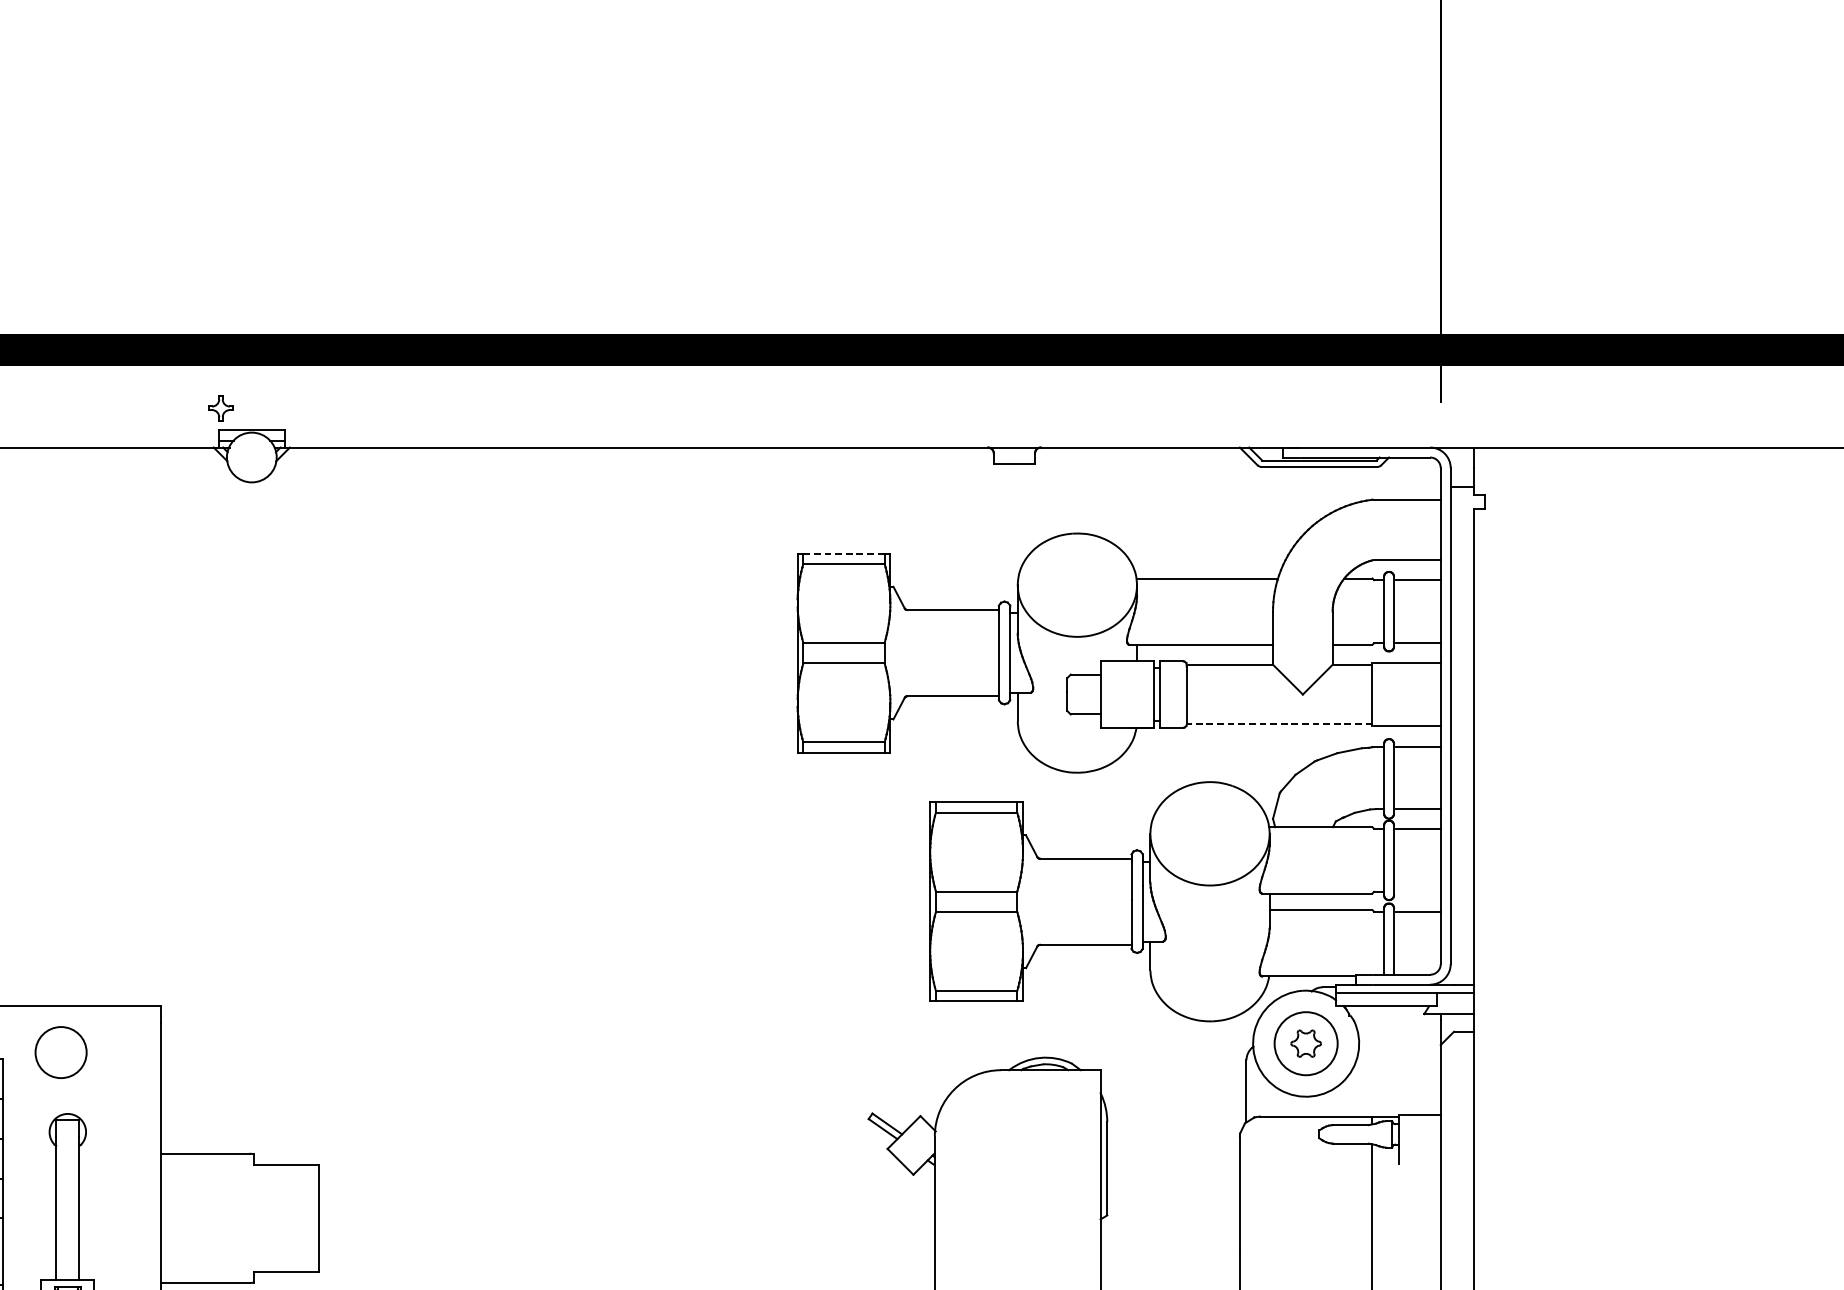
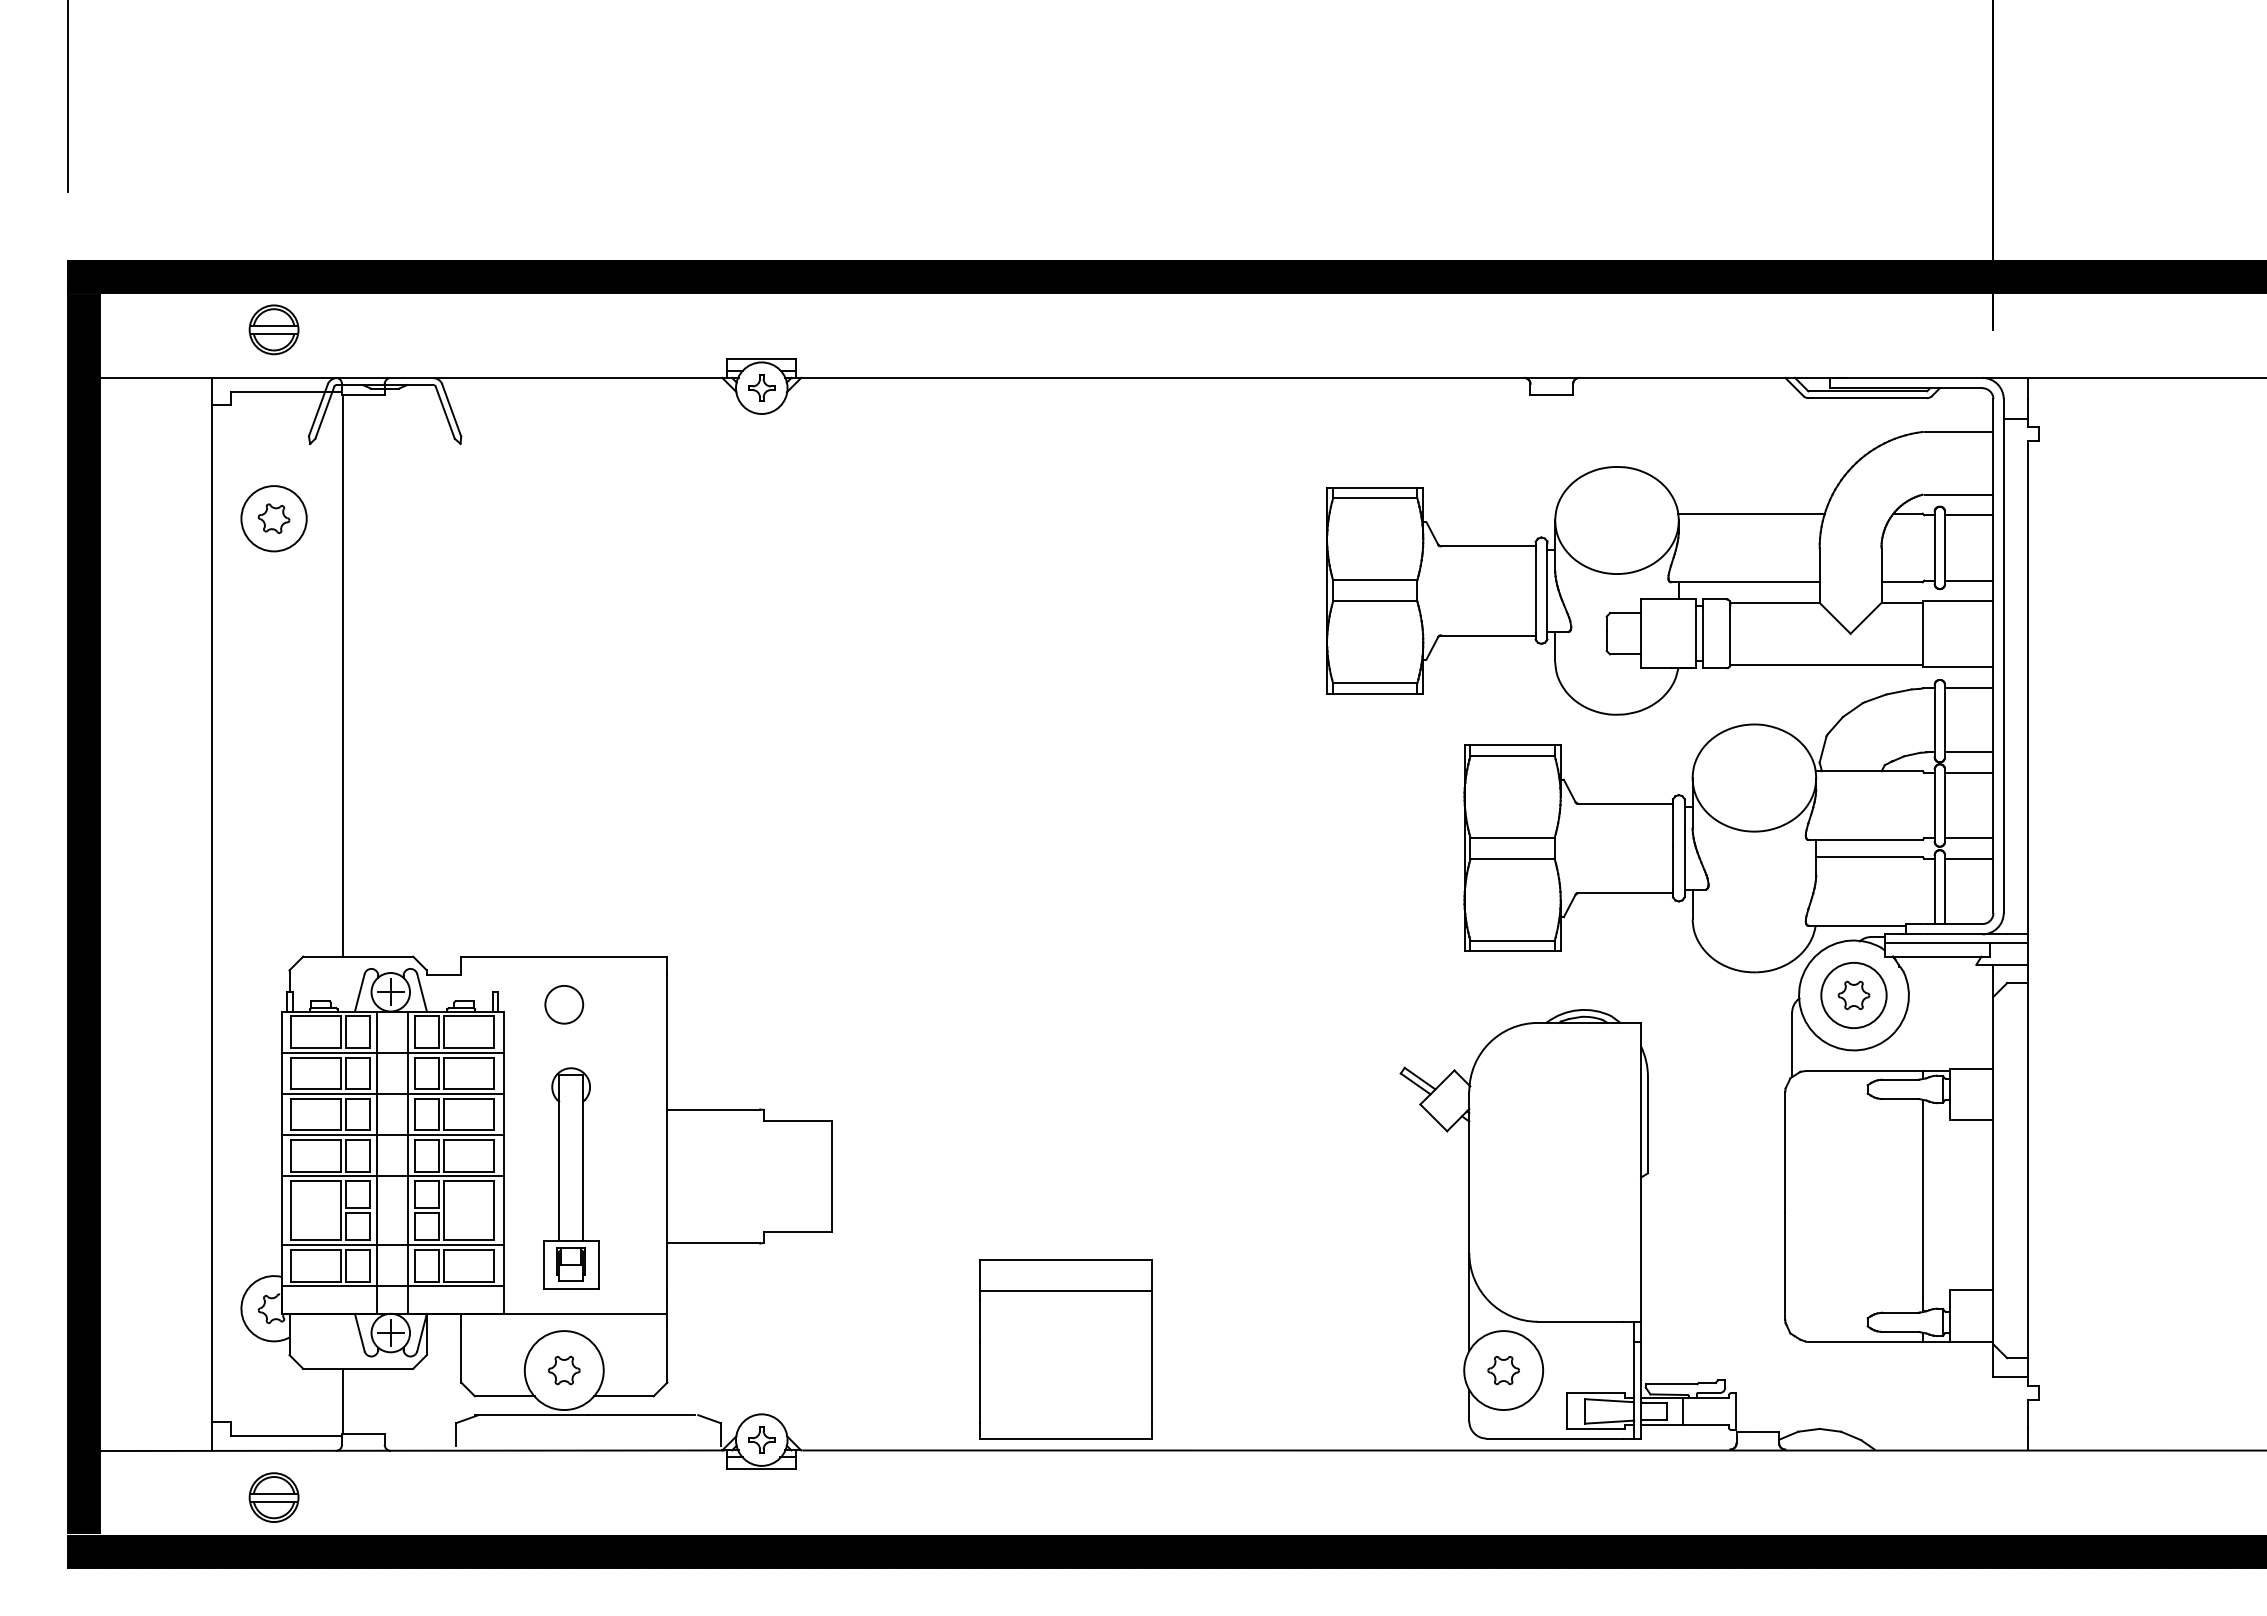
part: (220, 407) -> (761, 387), moved
line: (844, 553) -> (1375, 487), dashed -> solid
line: (1279, 724) -> (1826, 664), dashed -> solid
line: (1418, 892) -> (1970, 838), added
circle: (61, 1052) -> (564, 1004), size x0.71
line: (1420, 1164) -> (1972, 1120), added

